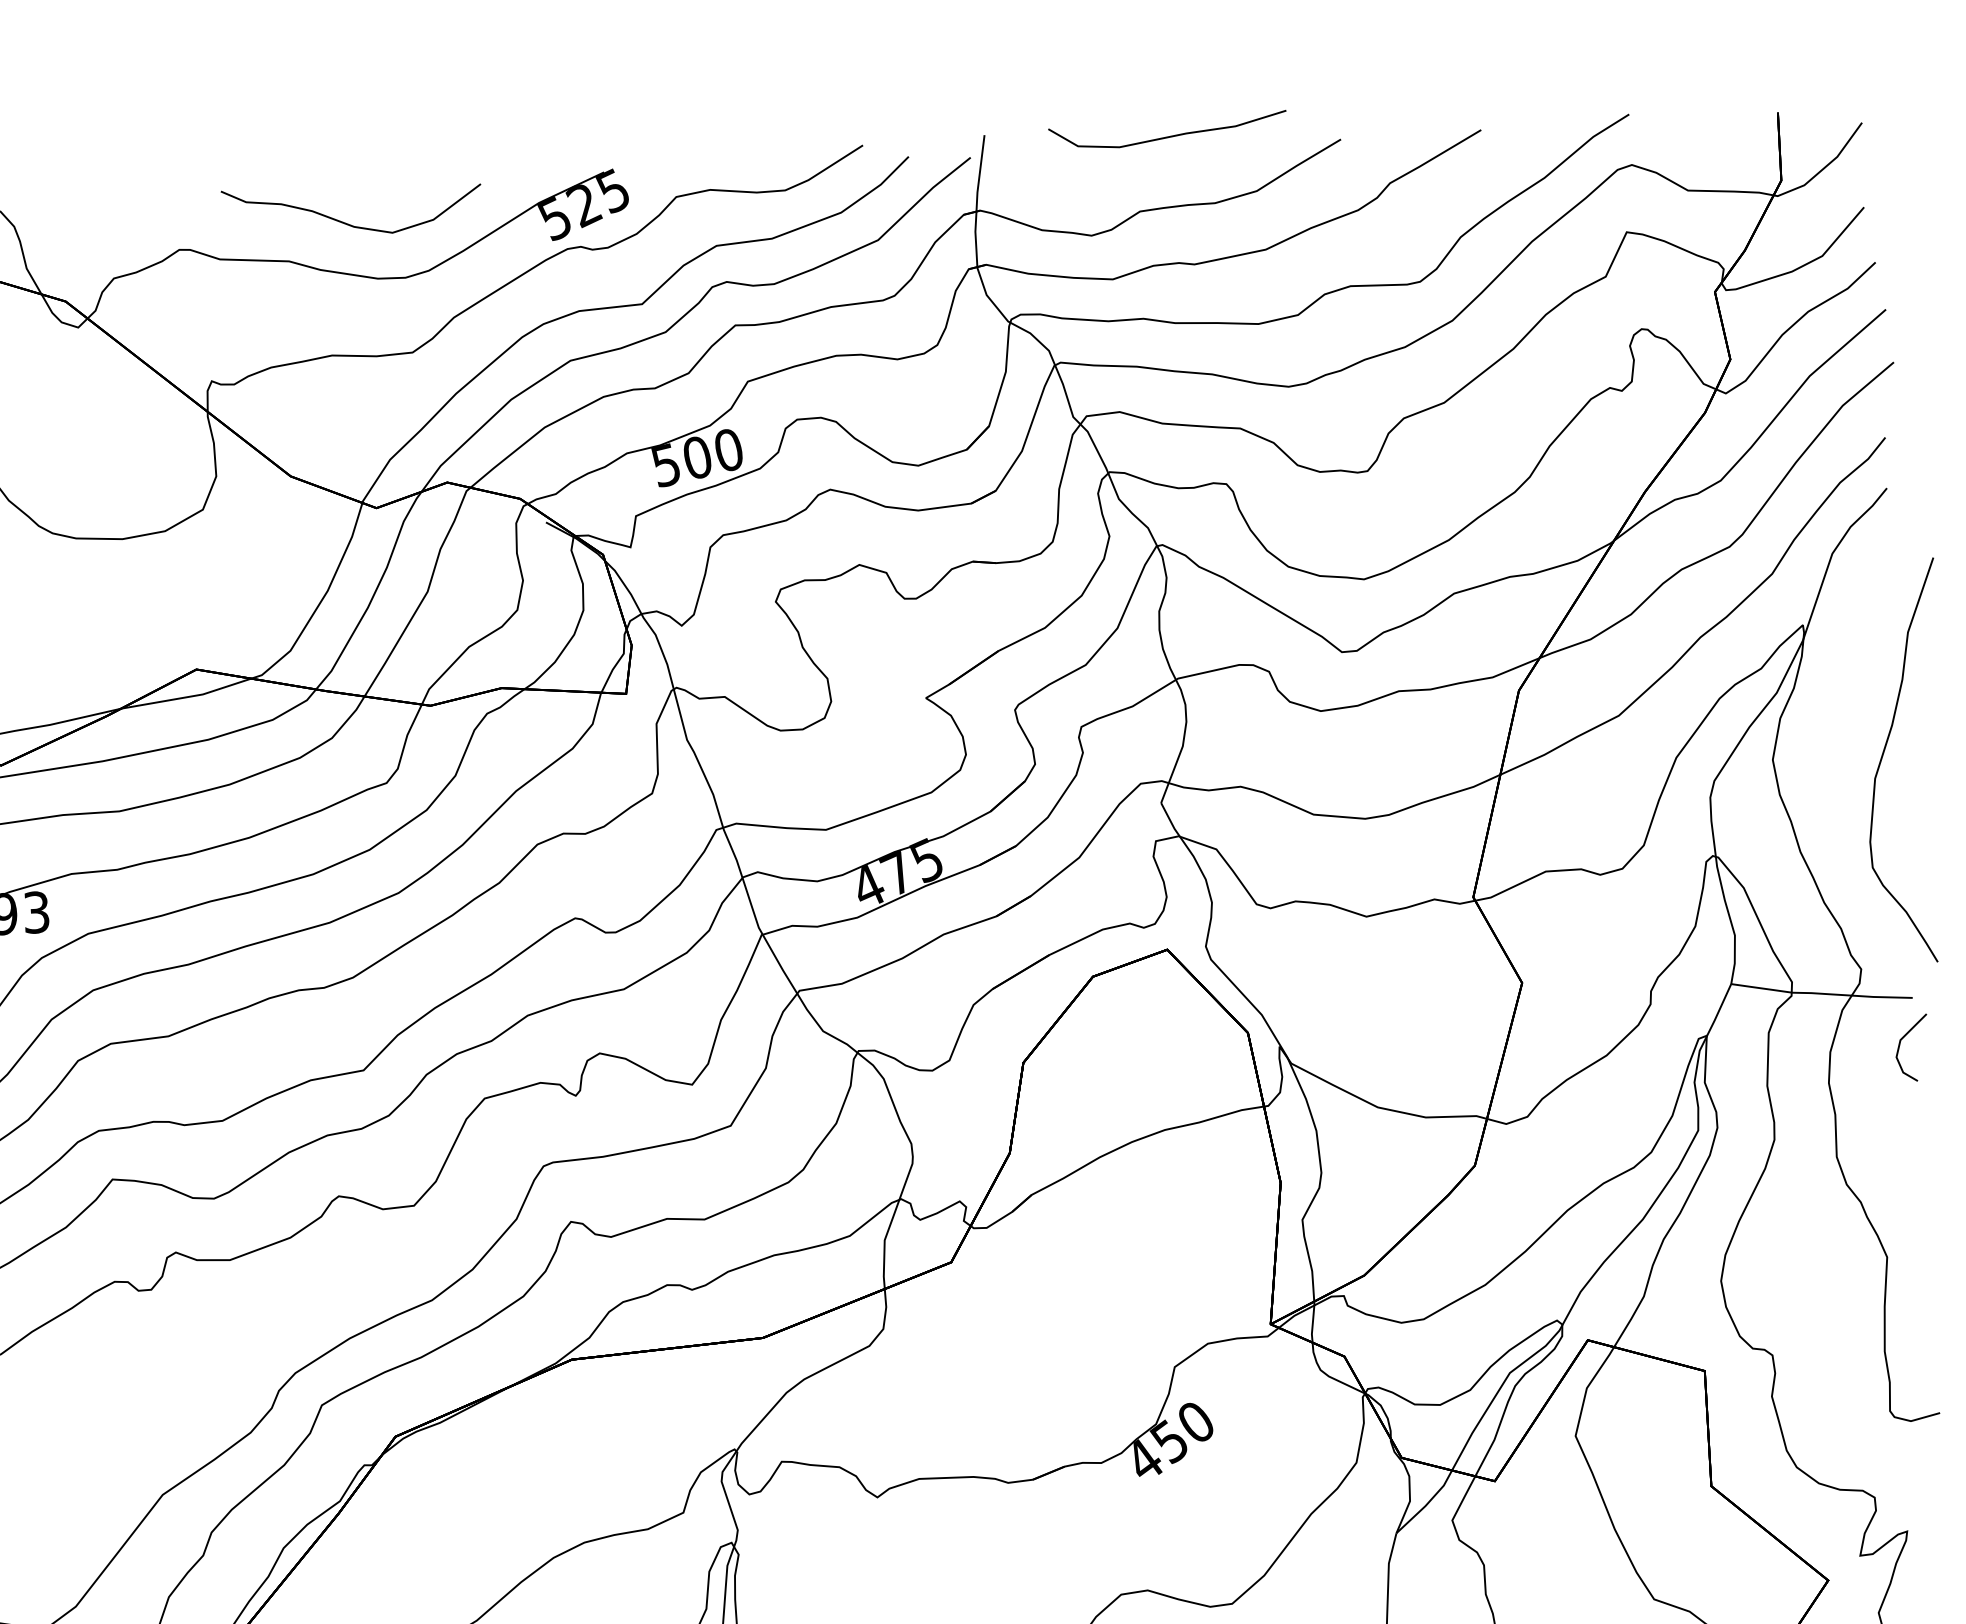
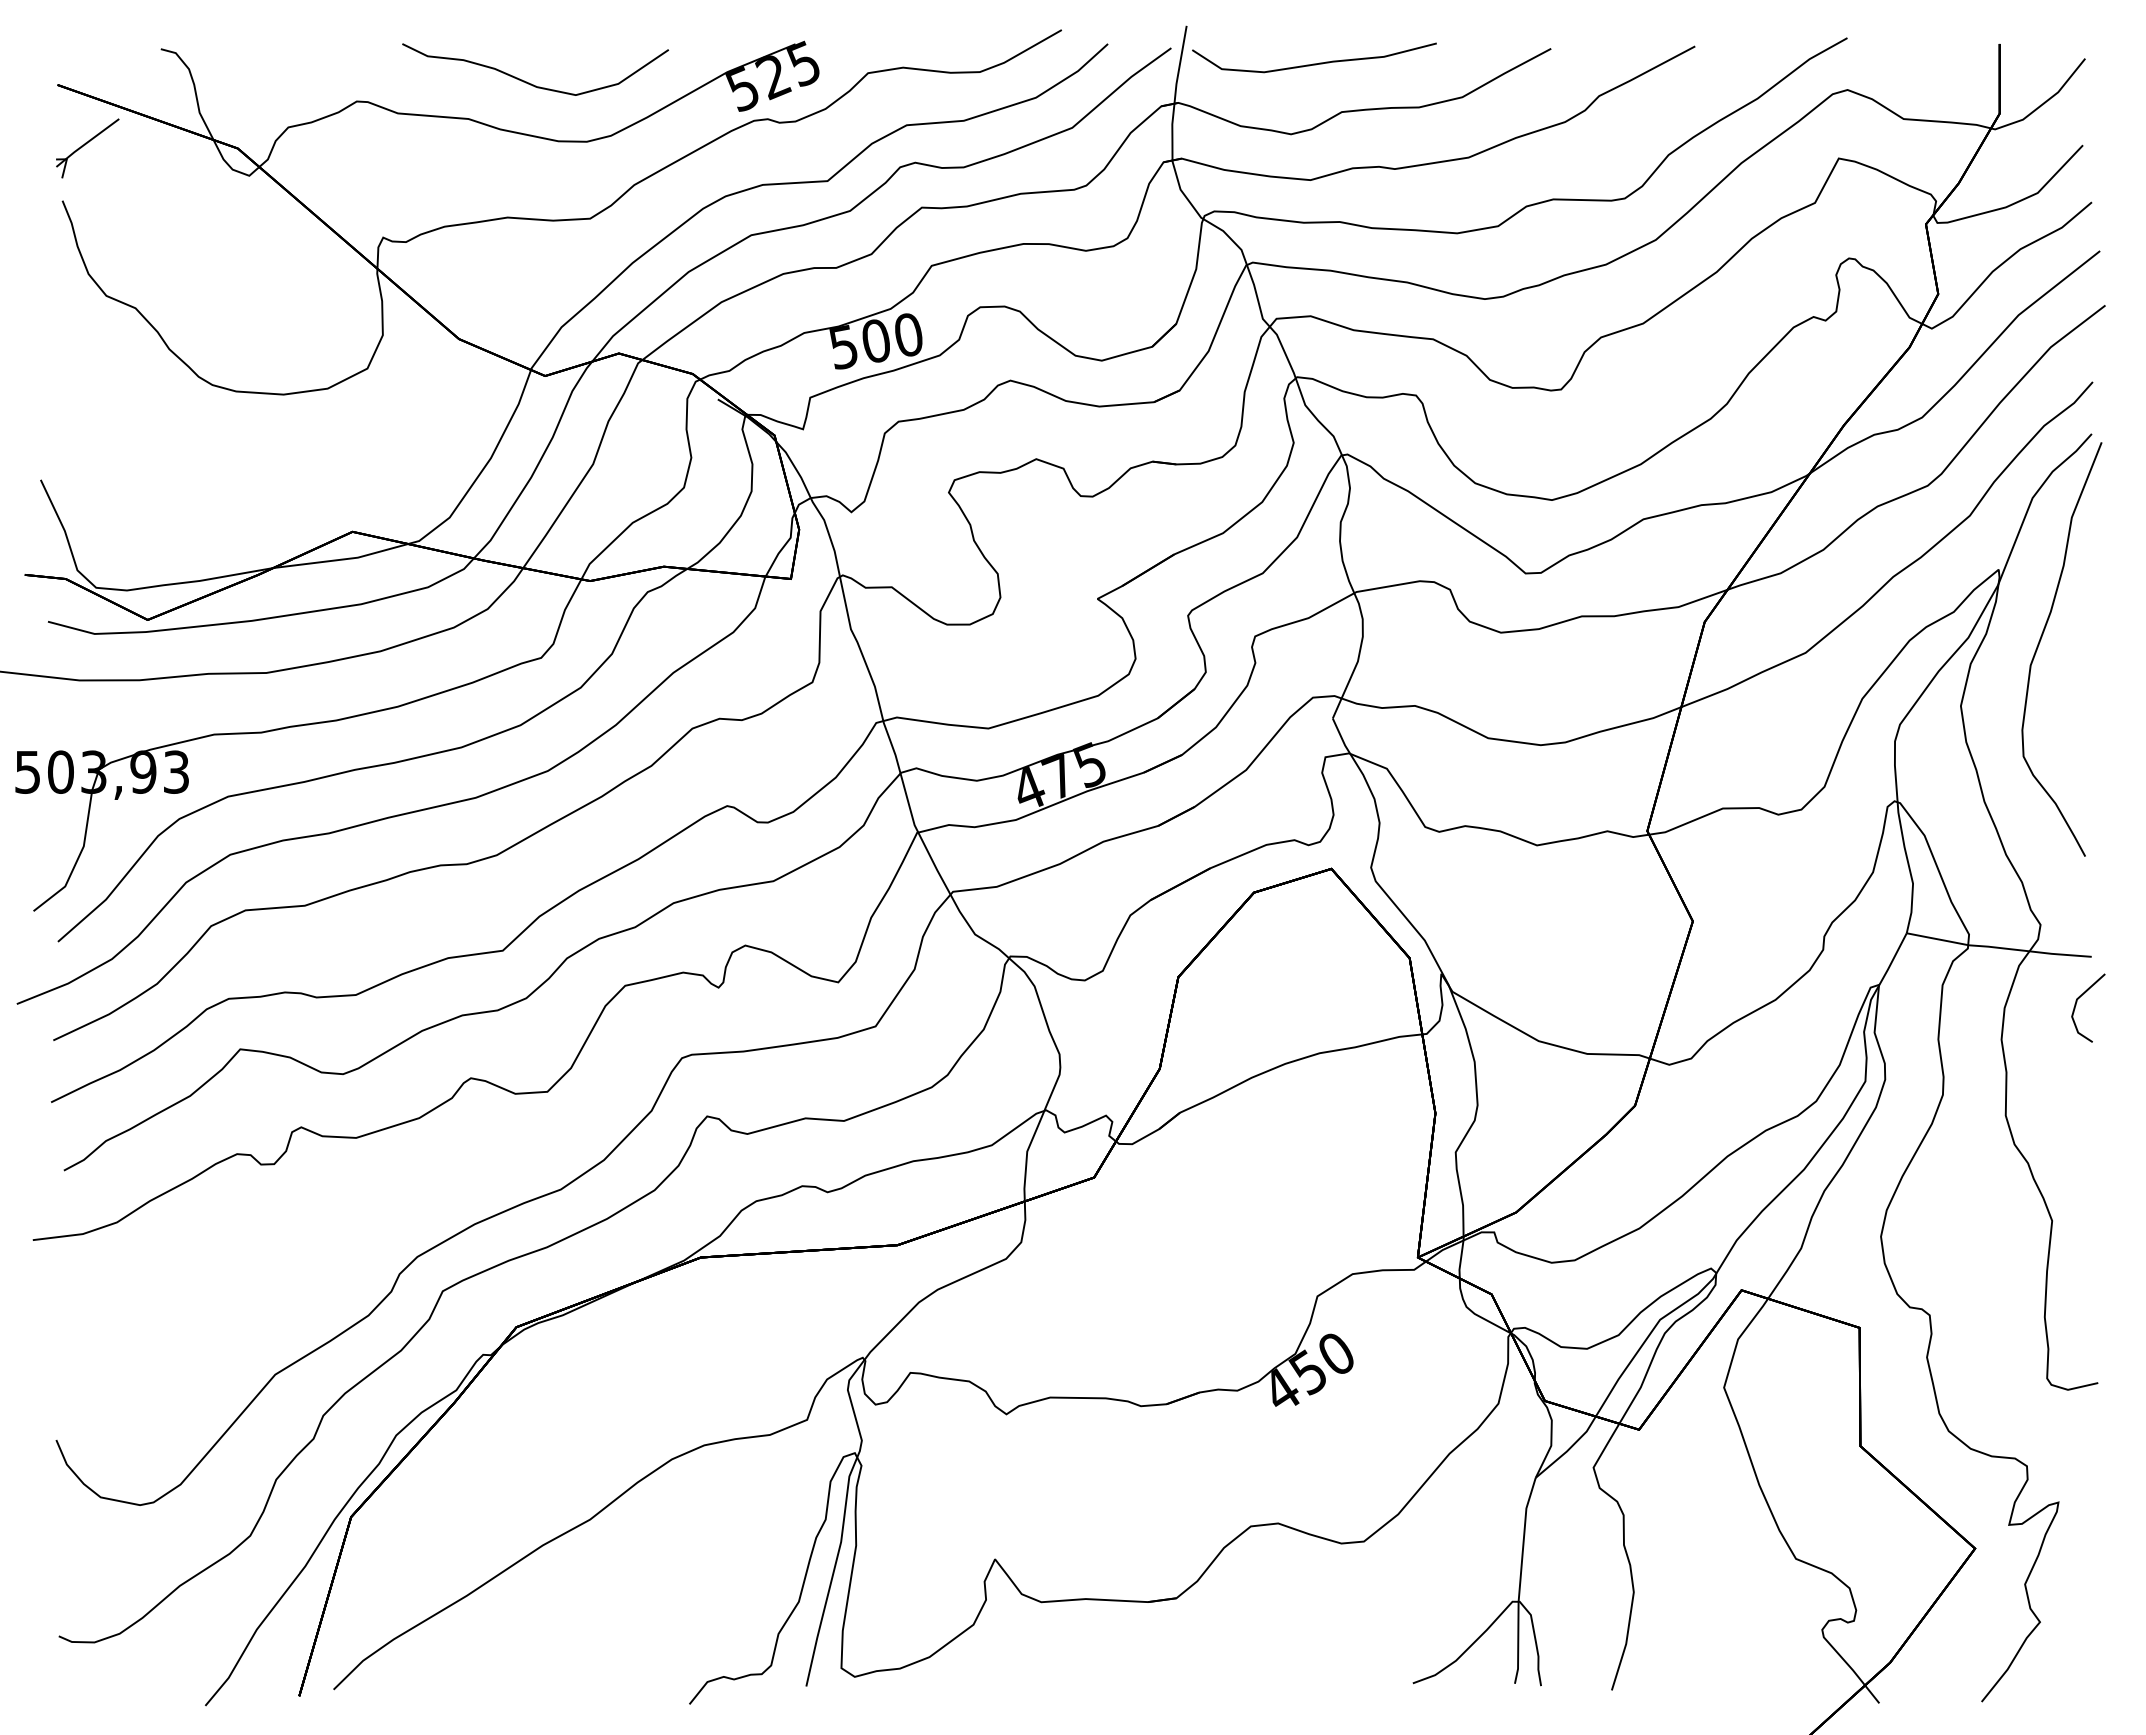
part: (1167, 130) -> (1314, 57), moved
curve: (1883, 755) -> (2040, 642), moved

